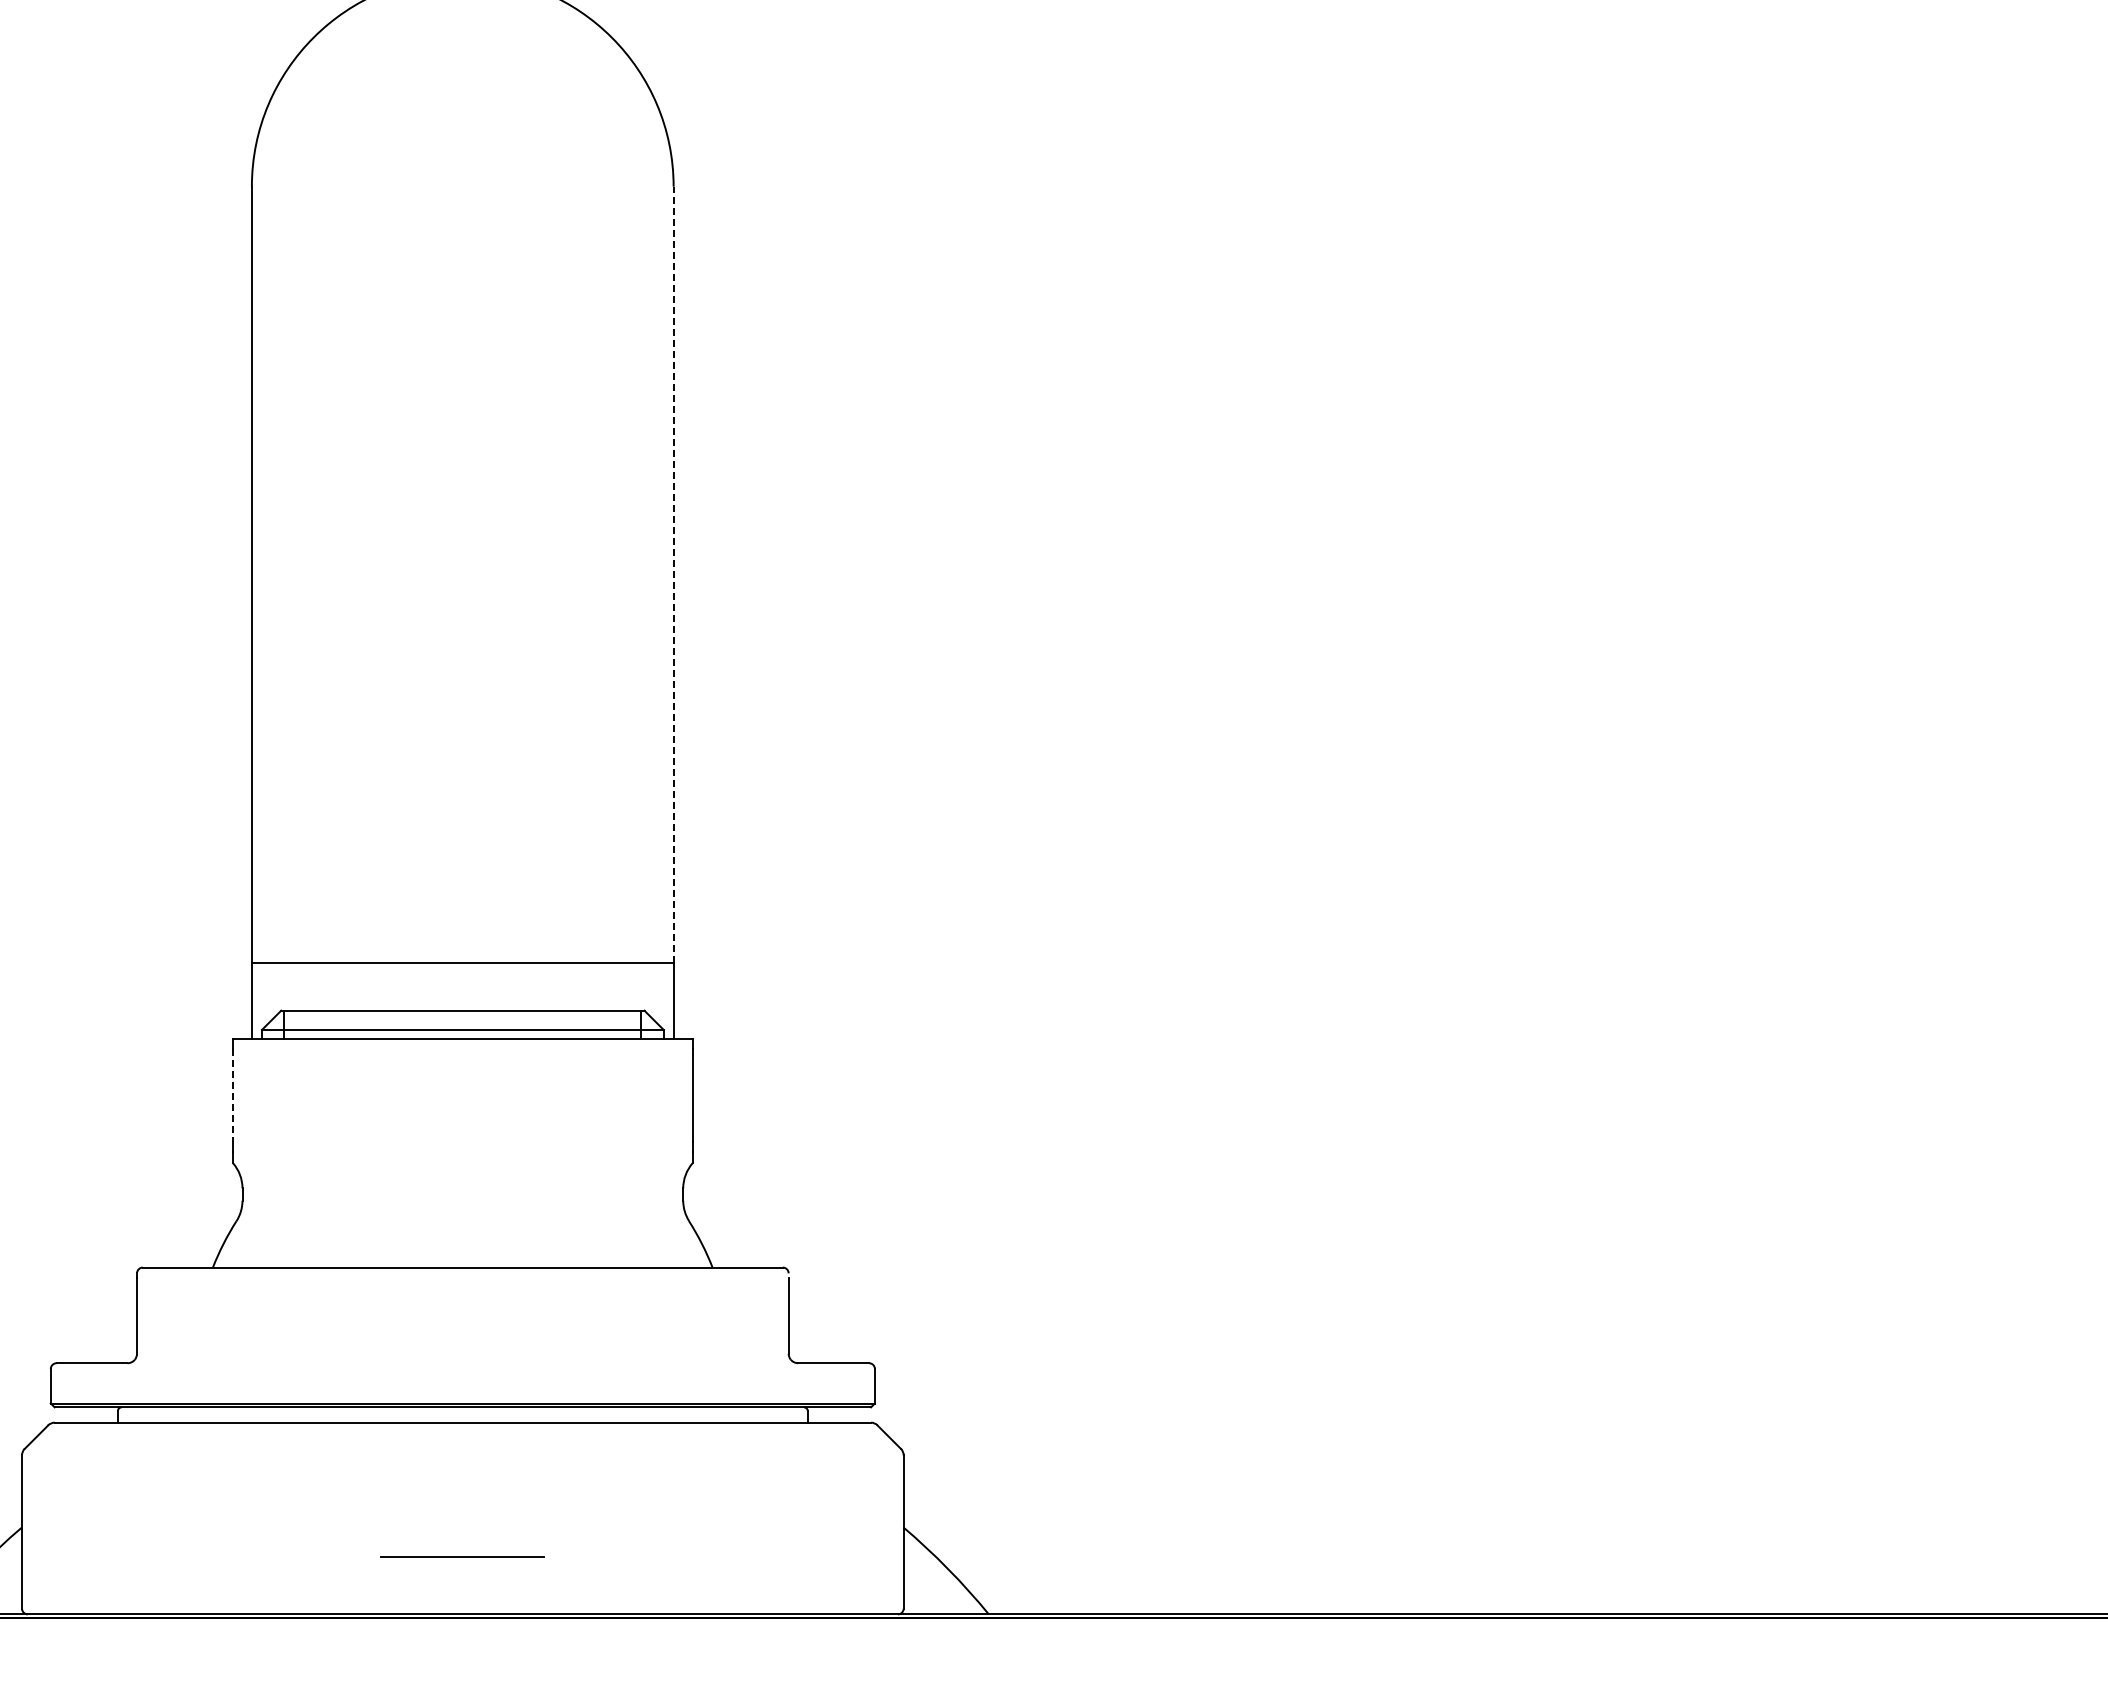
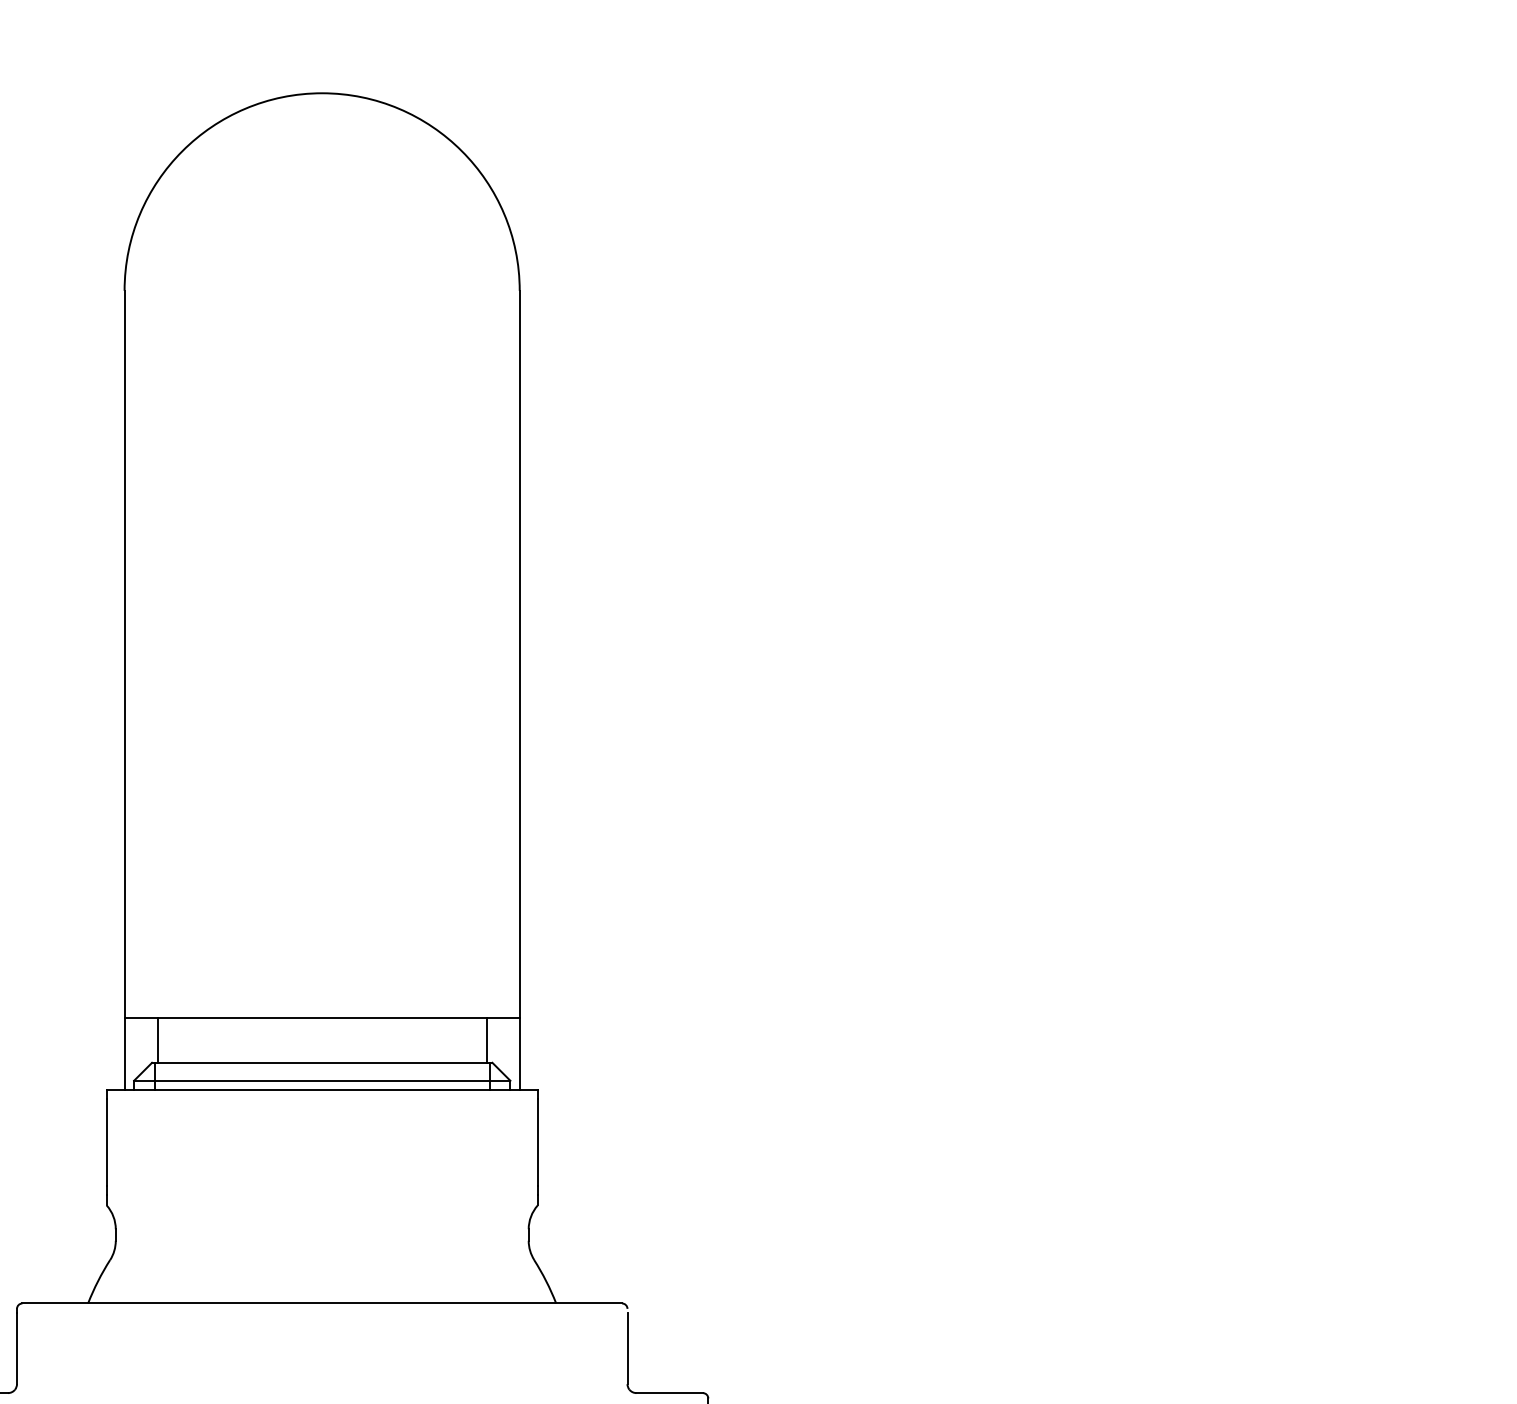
line: (673, 574) -> (519, 654), dashed -> solid
line: (287, 986) -> (157, 1040), added
line: (638, 986) -> (486, 1040), added
line: (232, 1095) -> (106, 1142), dashed -> solid

